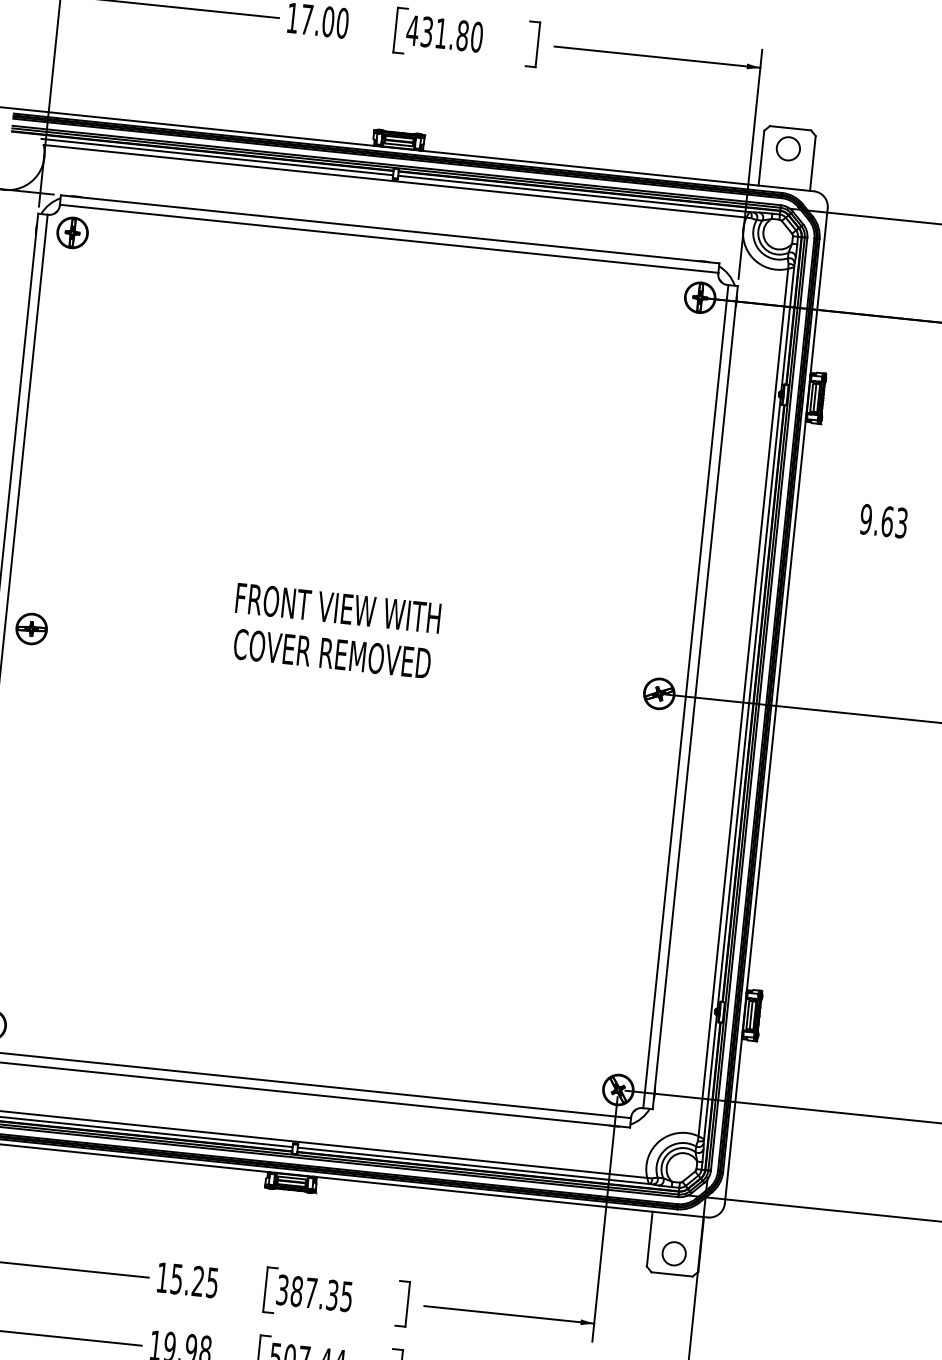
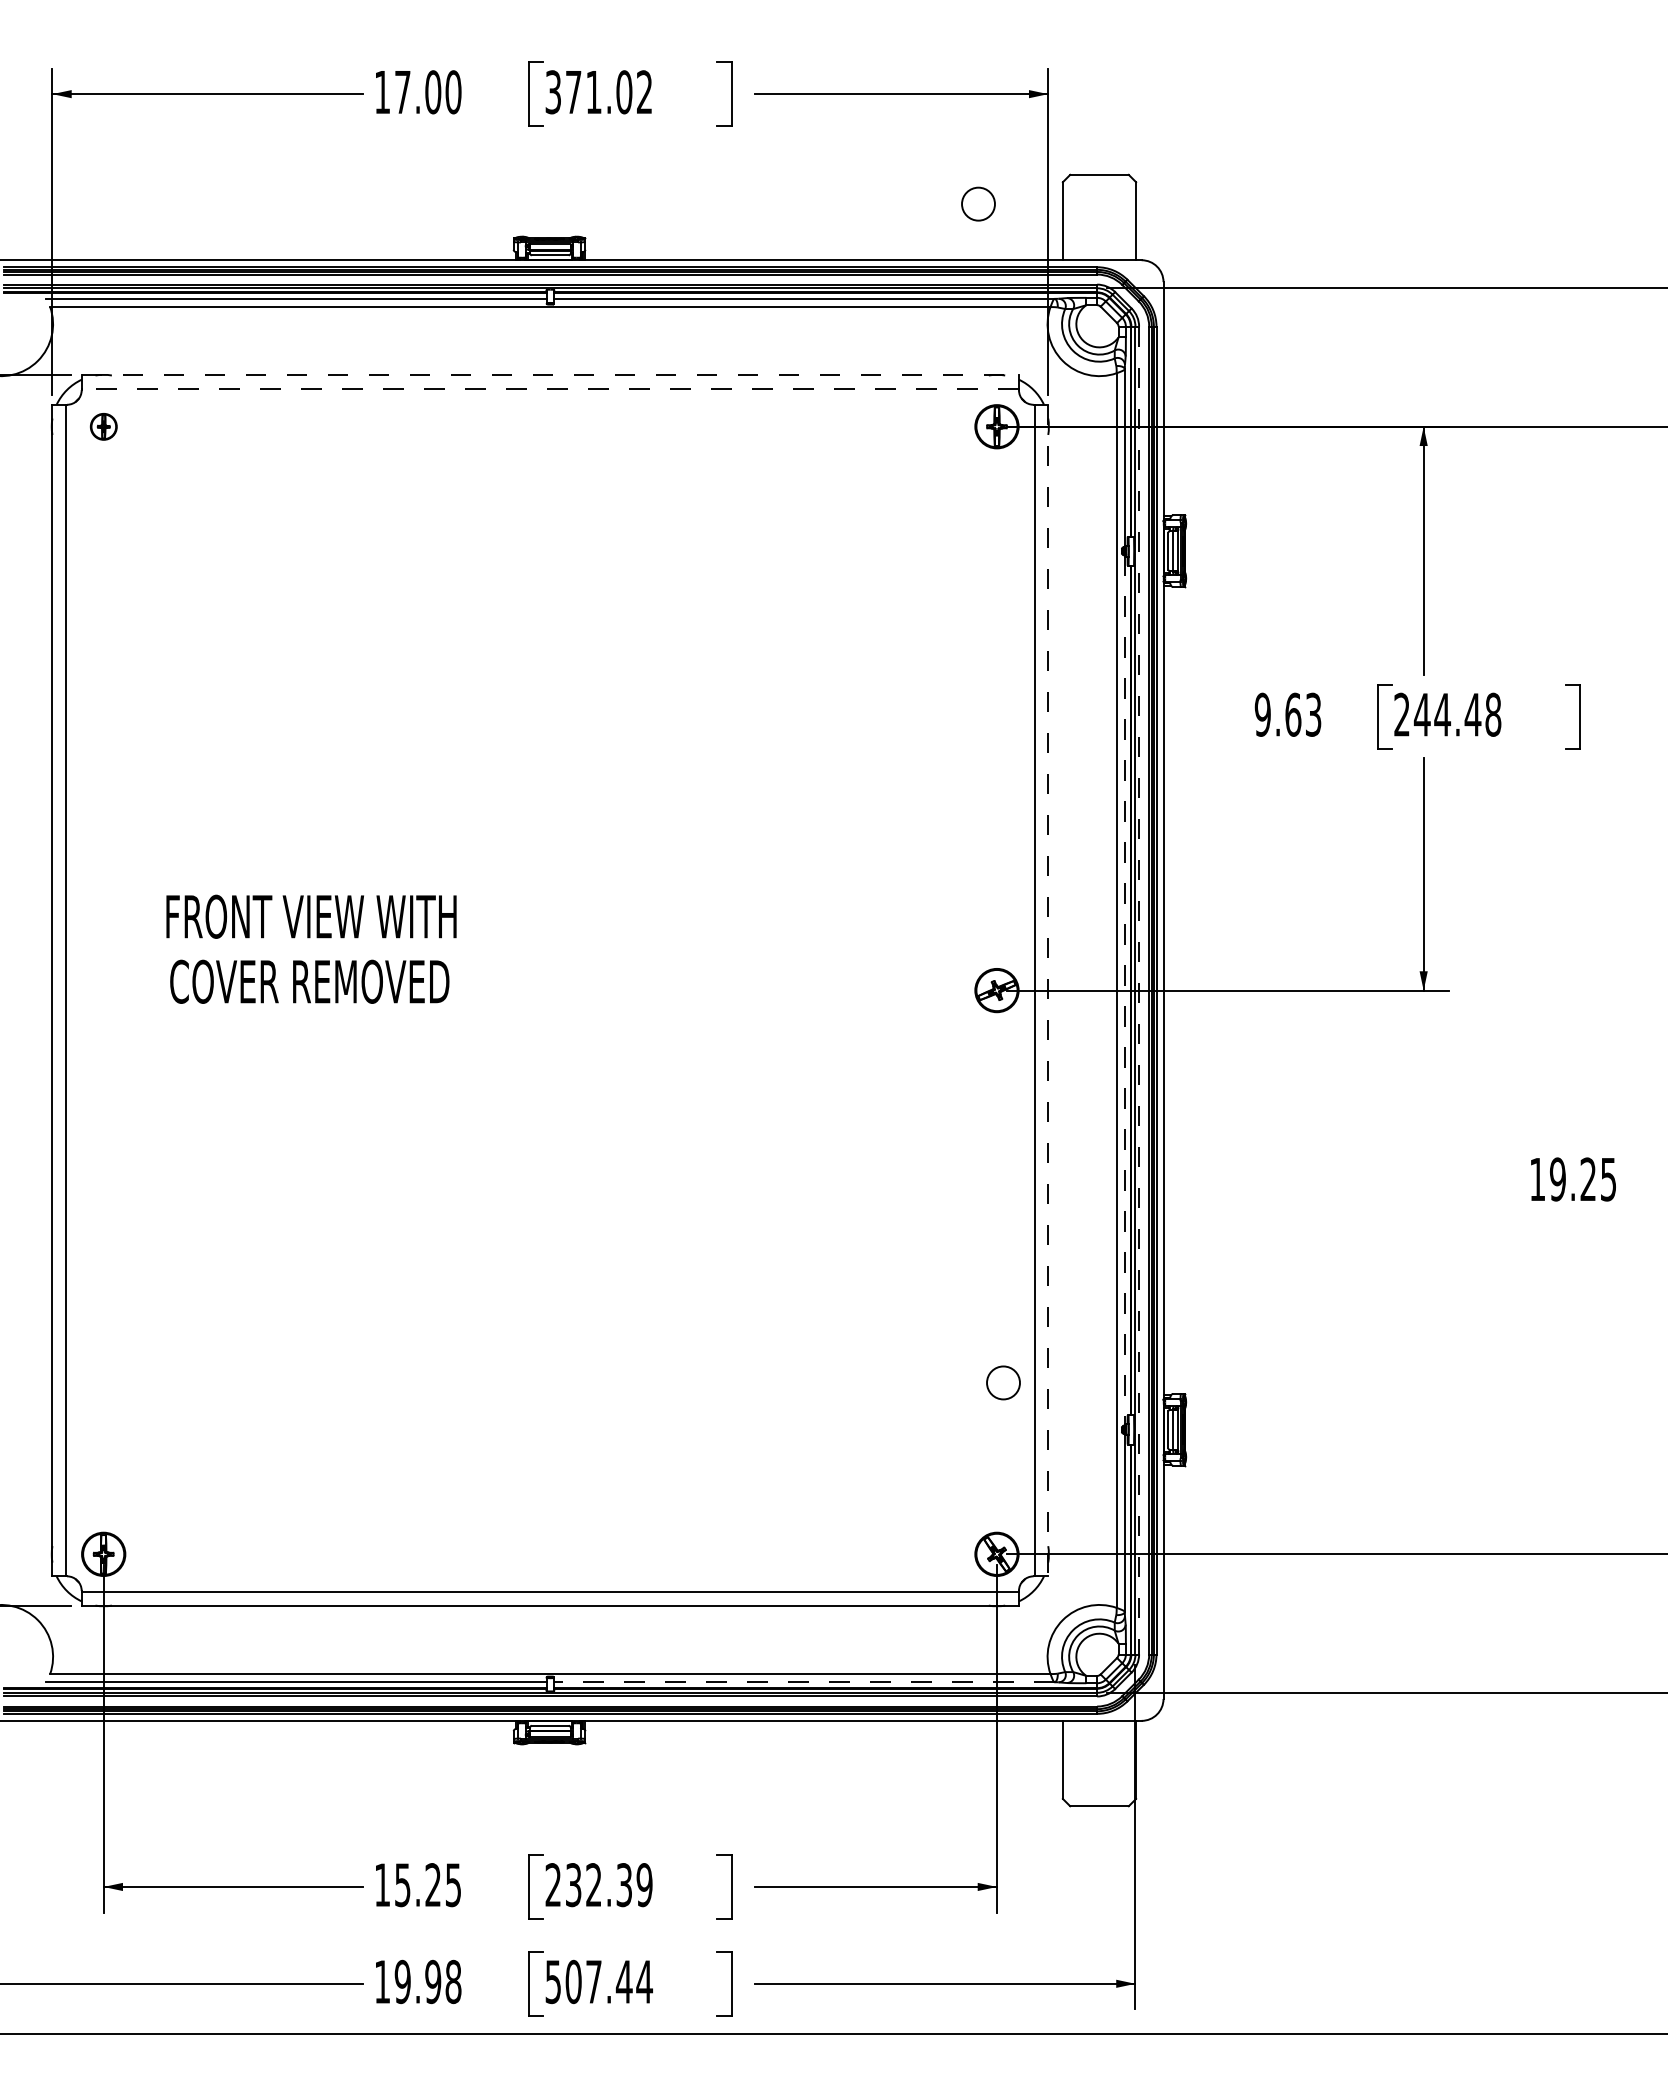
text: (444, 34) -> (598, 92), 431.80 -> 371.02
circle: (788, 148) -> (978, 203), moved
line: (390, 229) -> (550, 375), solid -> dashed
part: (72, 232) -> (103, 426), size x0.6
line: (389, 238) -> (550, 388), solid -> dashed
part: (31, 628) -> (103, 990), removed
text: (336, 630) -> (311, 948), moved
line: (695, 697) -> (1048, 990), solid -> dashed
line: (748, 703) -> (1124, 991), solid -> dashed
line: (759, 704) -> (1139, 990), solid -> dashed
line: (473, 1165) -> (803, 1682), solid -> dashed
circle: (674, 1253) -> (1003, 1382), moved
text: (314, 1293) -> (598, 1885), 387.35 -> 232.39

